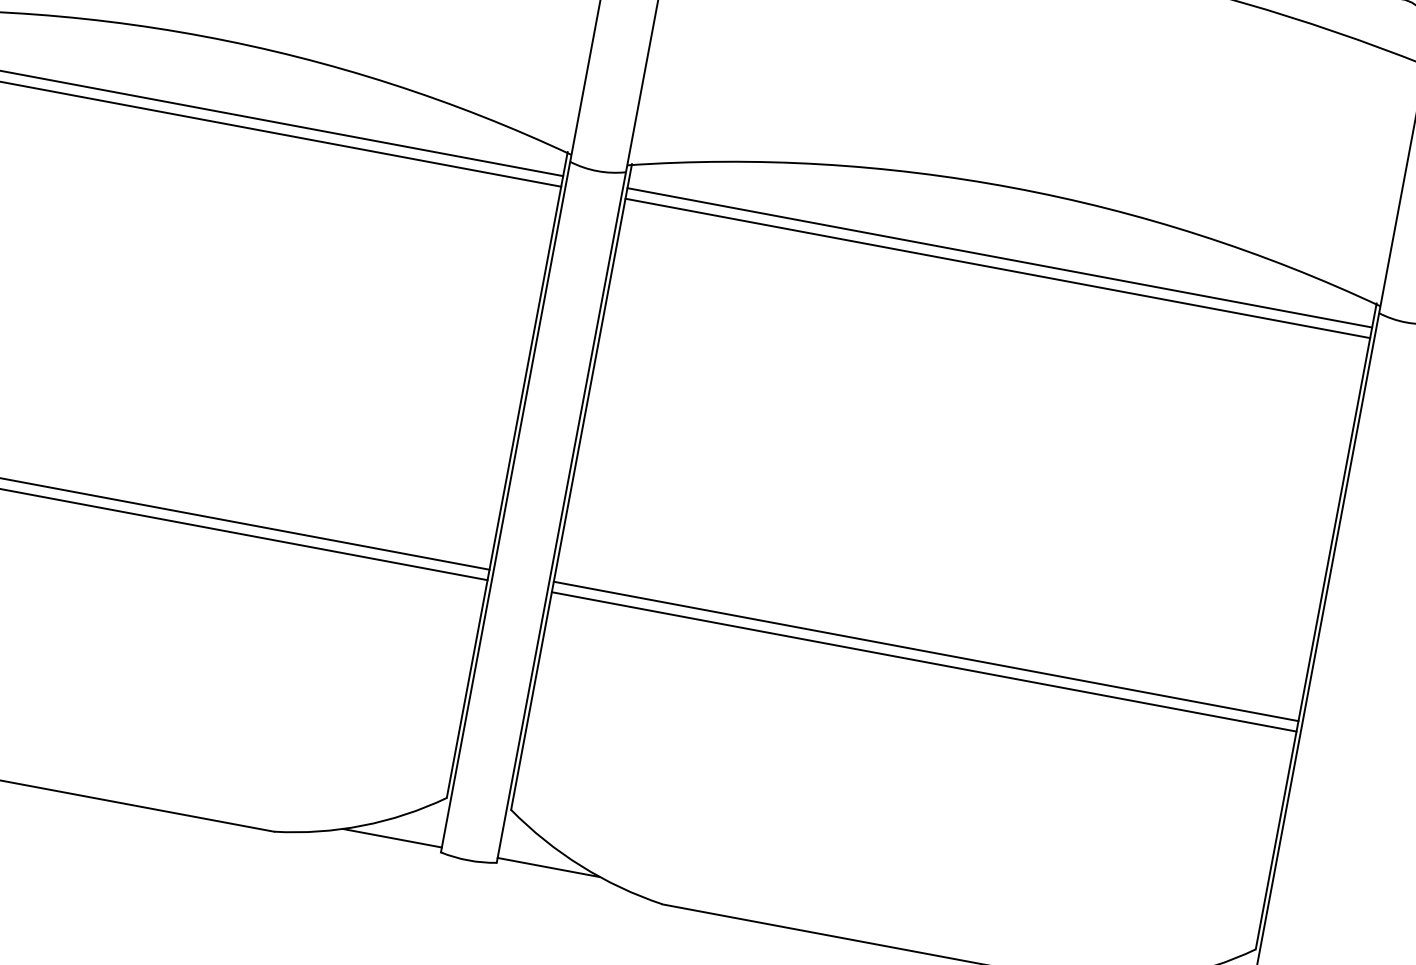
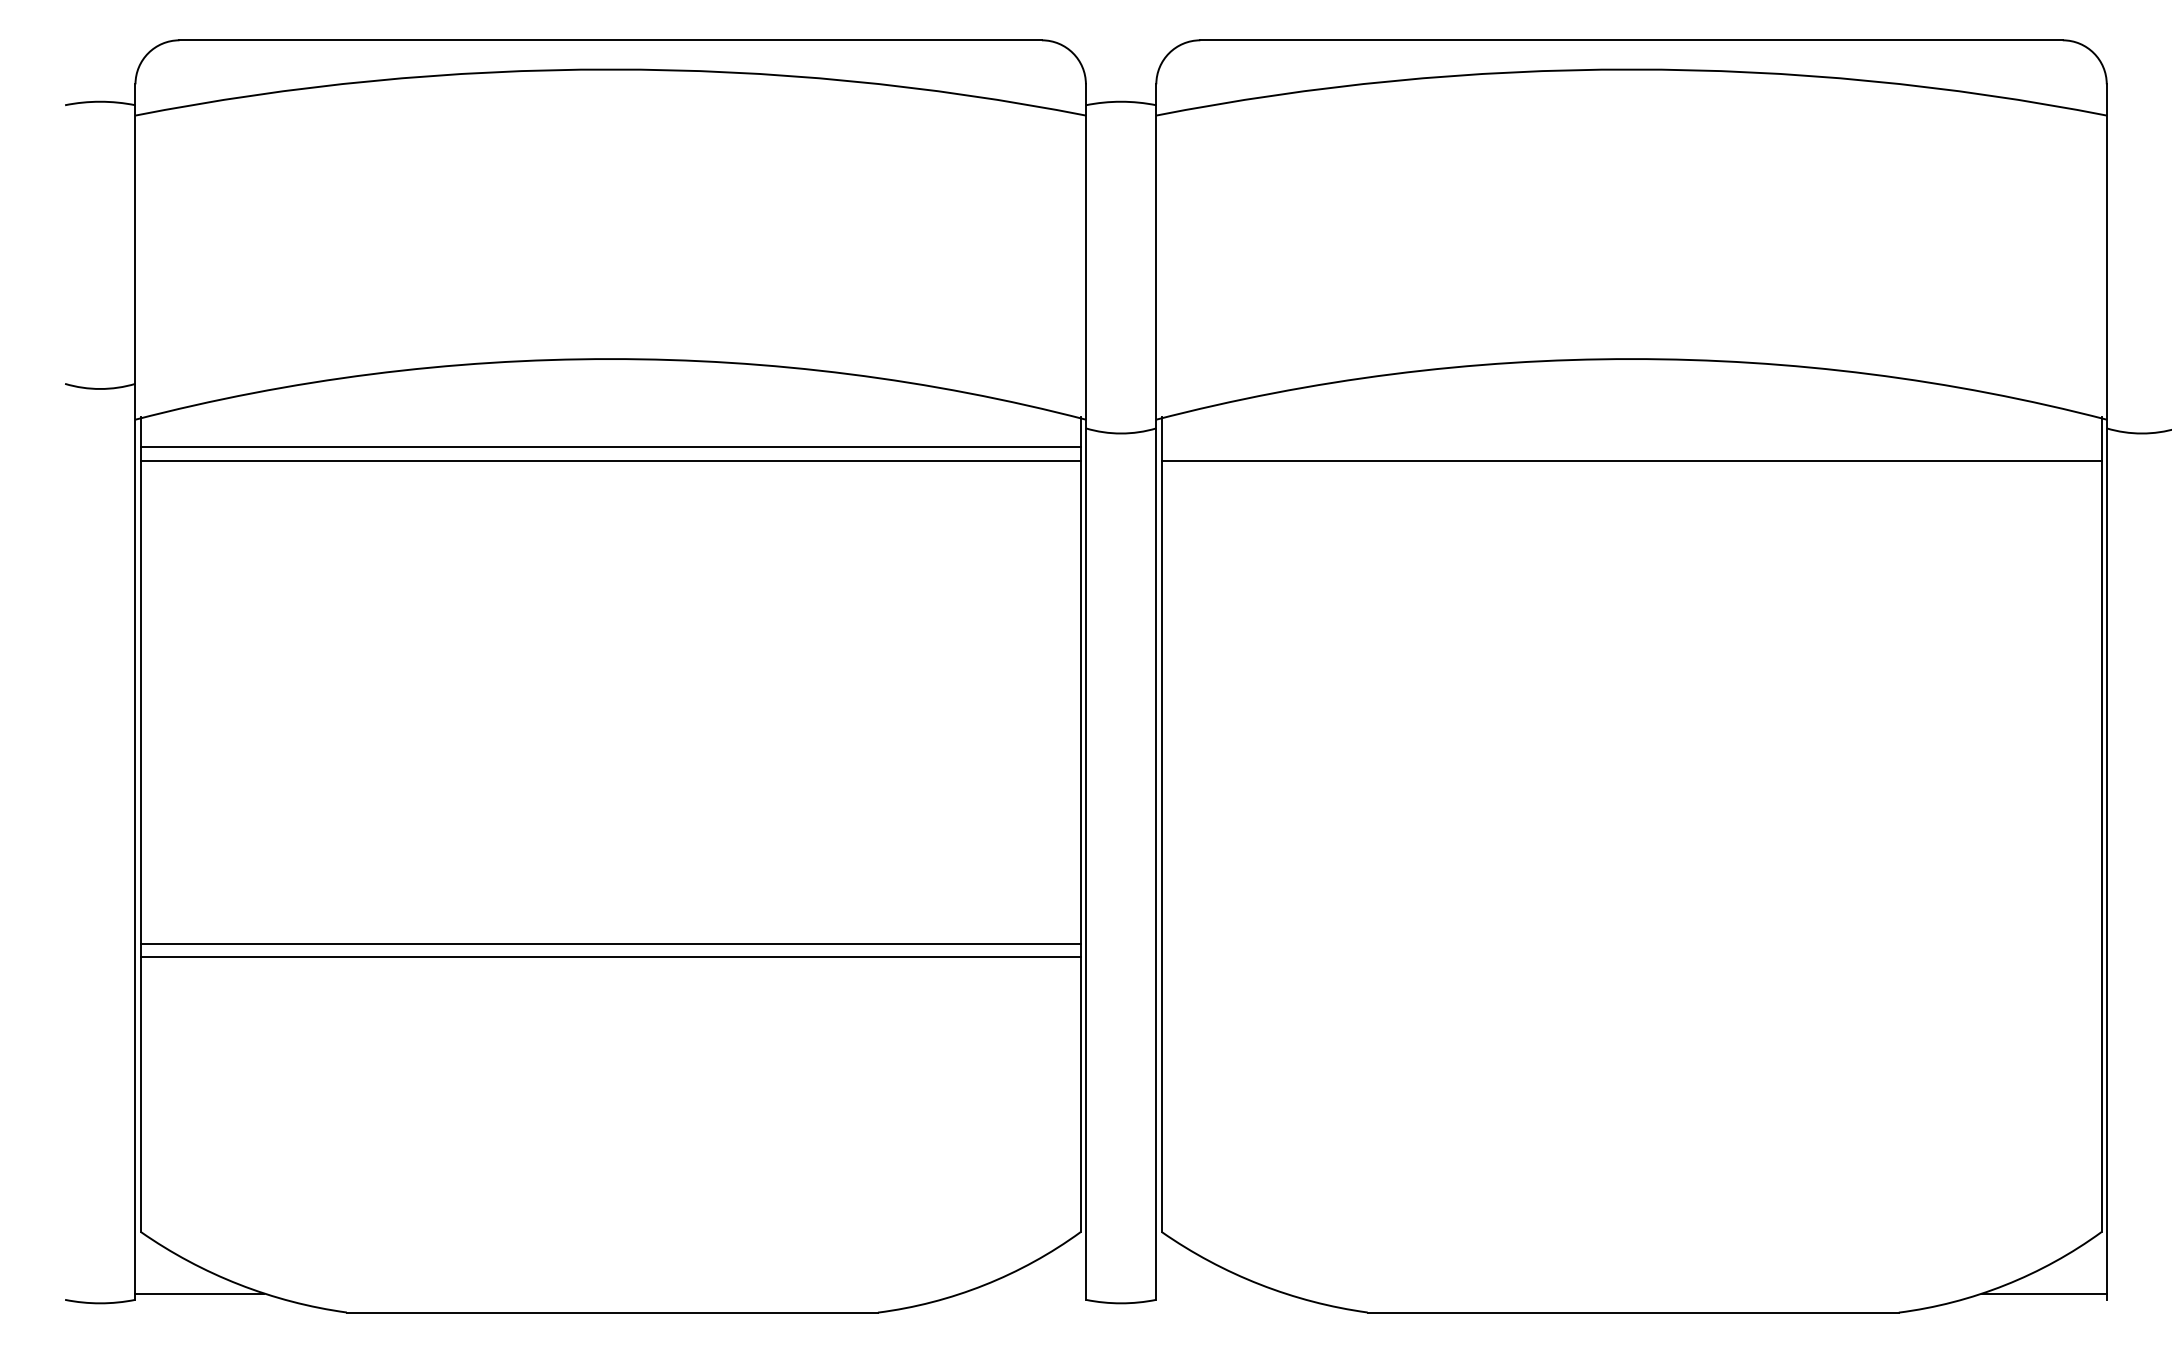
line: (999, 257) -> (1631, 447), removed
line: (925, 651) -> (1631, 944), removed
line: (924, 662) -> (1631, 957), removed
line: (392, 838) -> (1023, 1293), removed
line: (548, 867) -> (1220, 1293), removed

